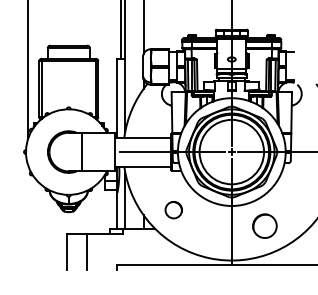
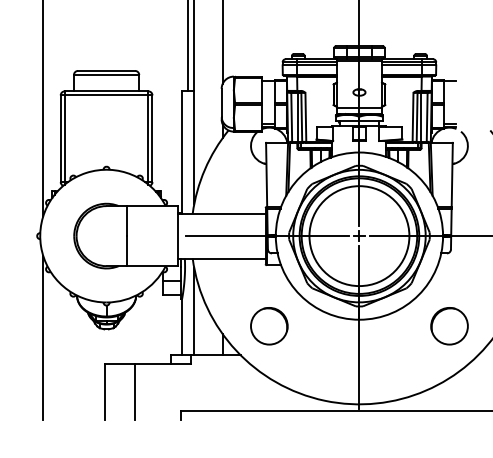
circle: (173, 209) -> (268, 325), size x1.43
line: (28, 217) -> (44, 337), added
circle: (264, 225) -> (448, 325), moved

